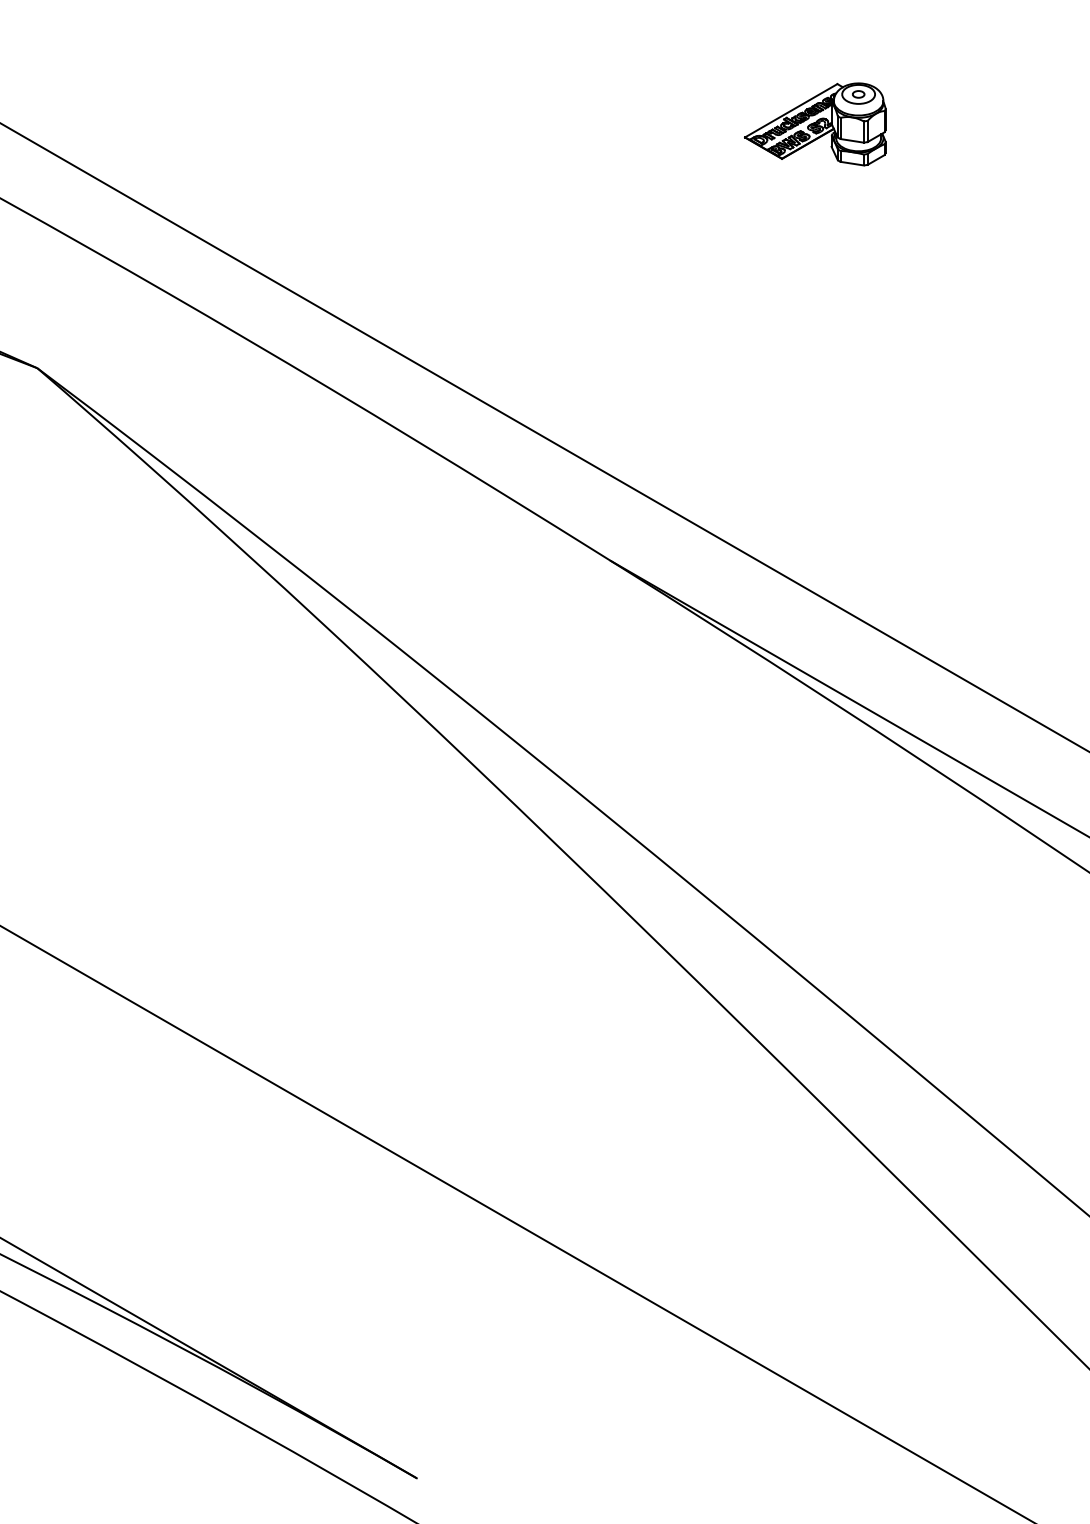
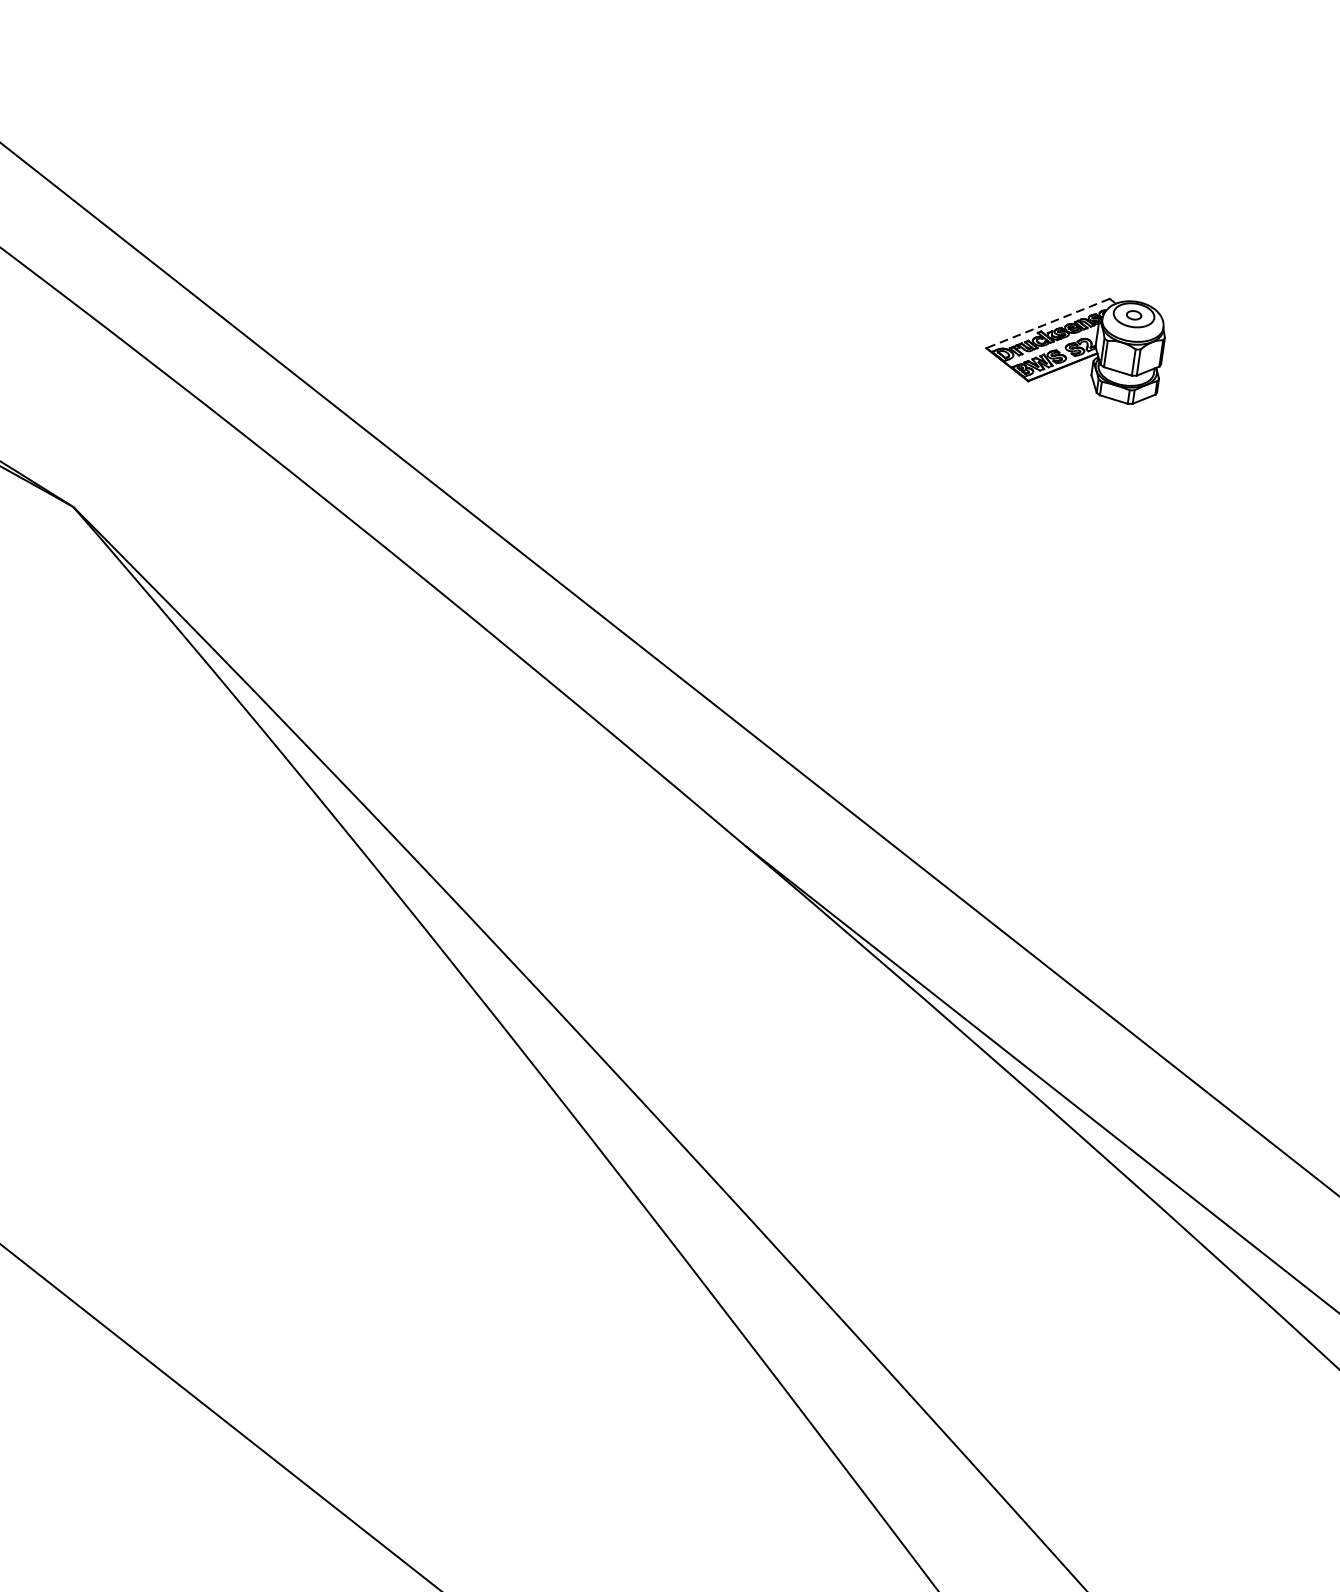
line: (790, 110) -> (1047, 323), solid -> dashed

